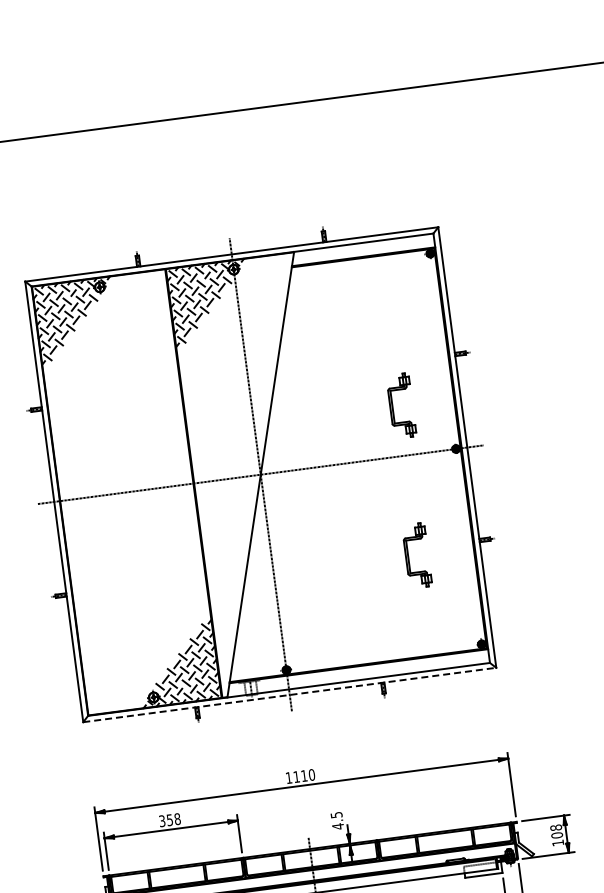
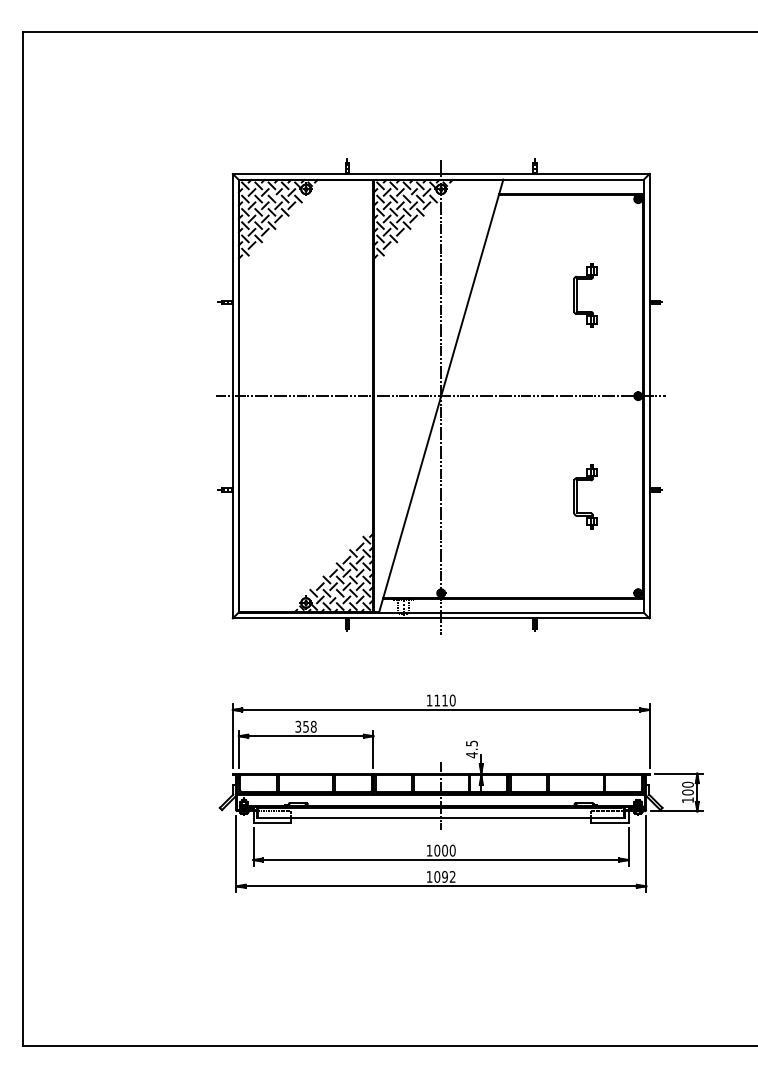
part: (393, 407) -> (577, 295), moved
line: (290, 695) -> (441, 618), dashed -> solid
text: (555, 827) -> (687, 784), 108 -> 100

